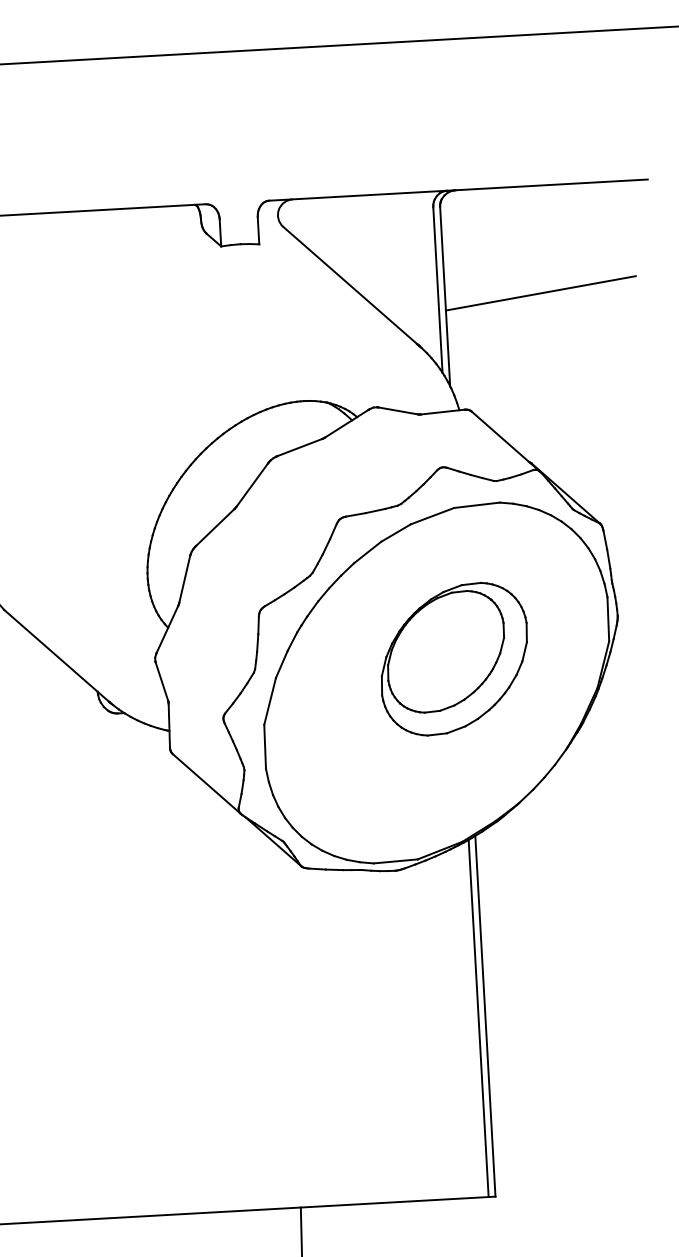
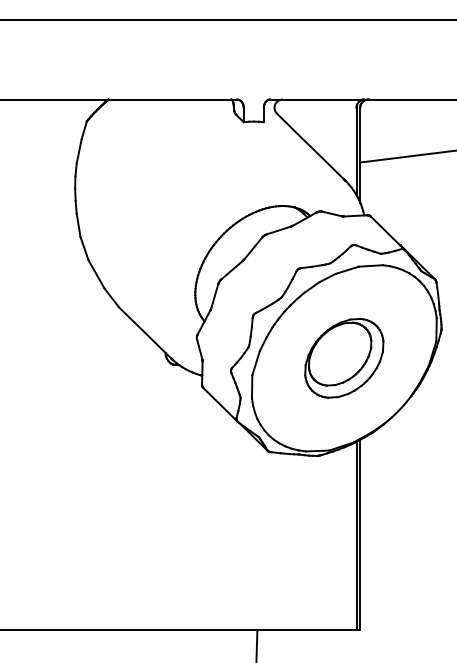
part: (454, 659) -> (344, 358), moved

